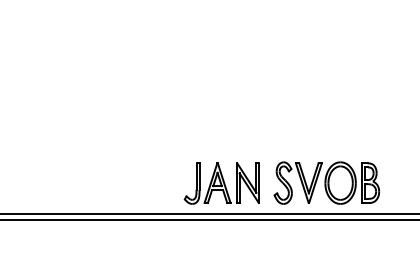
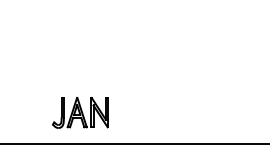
part: (326, 182) -> (179, 120), removed
part: (221, 183) -> (80, 112), moved

